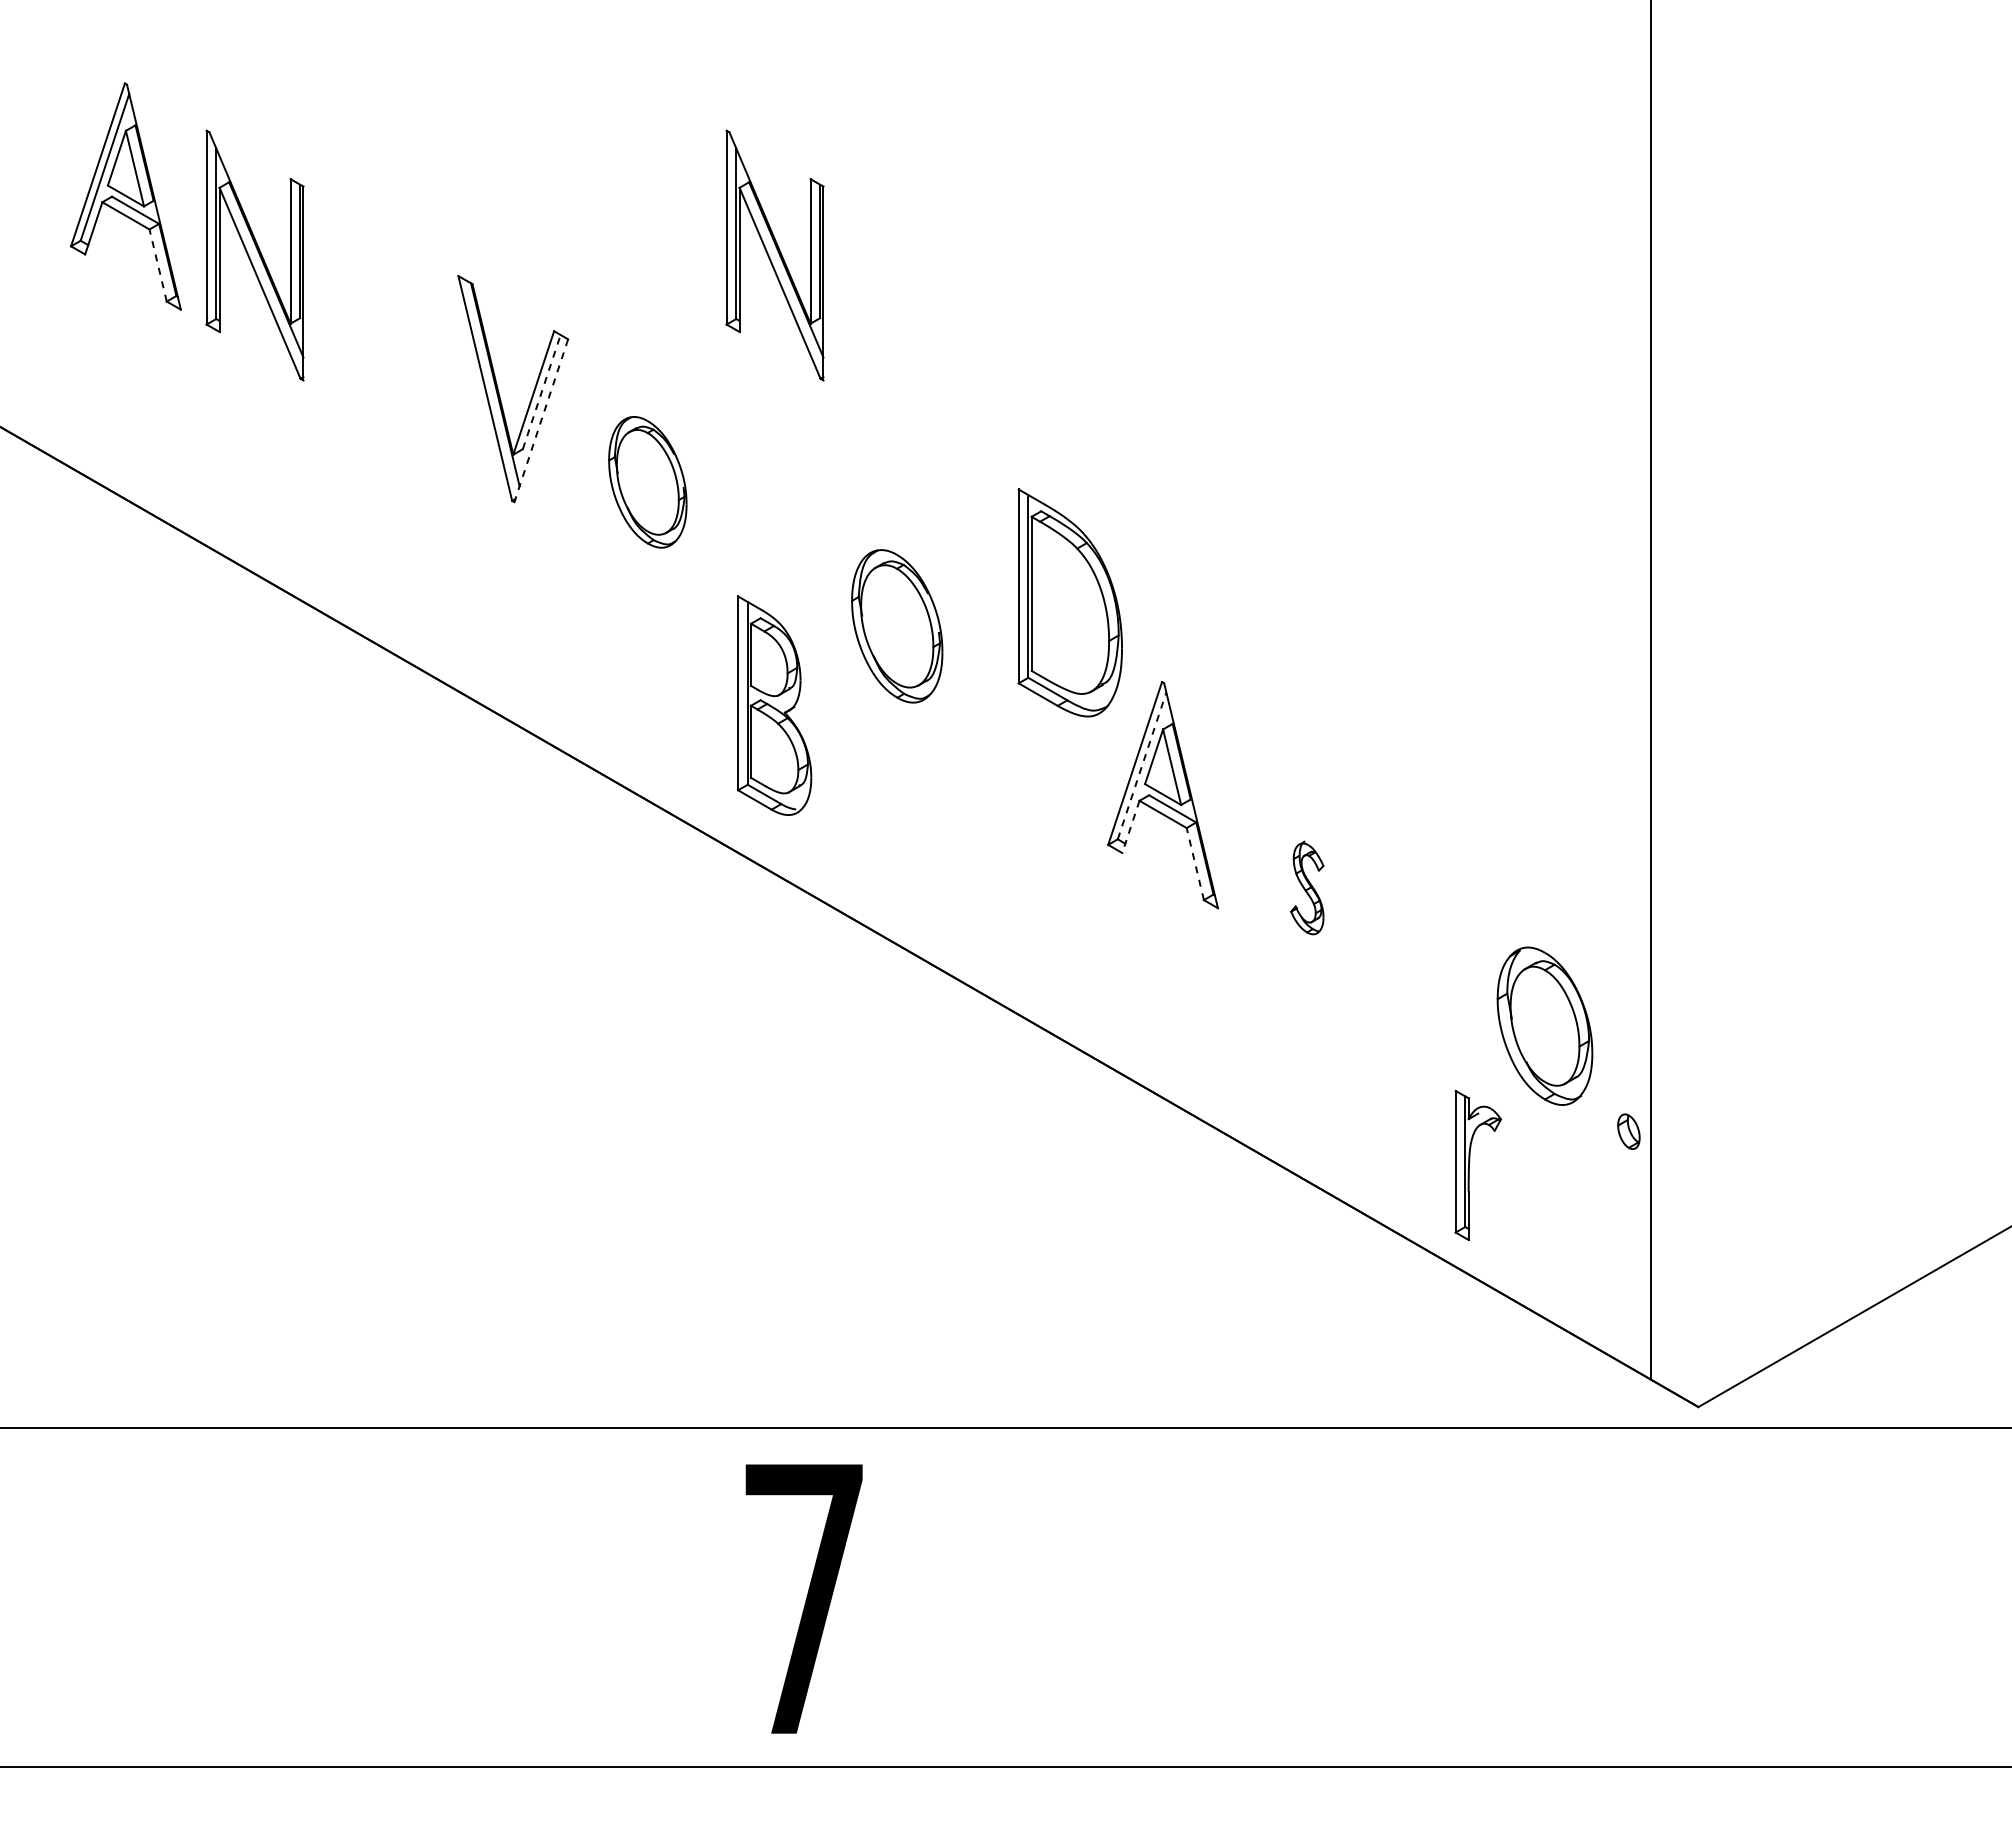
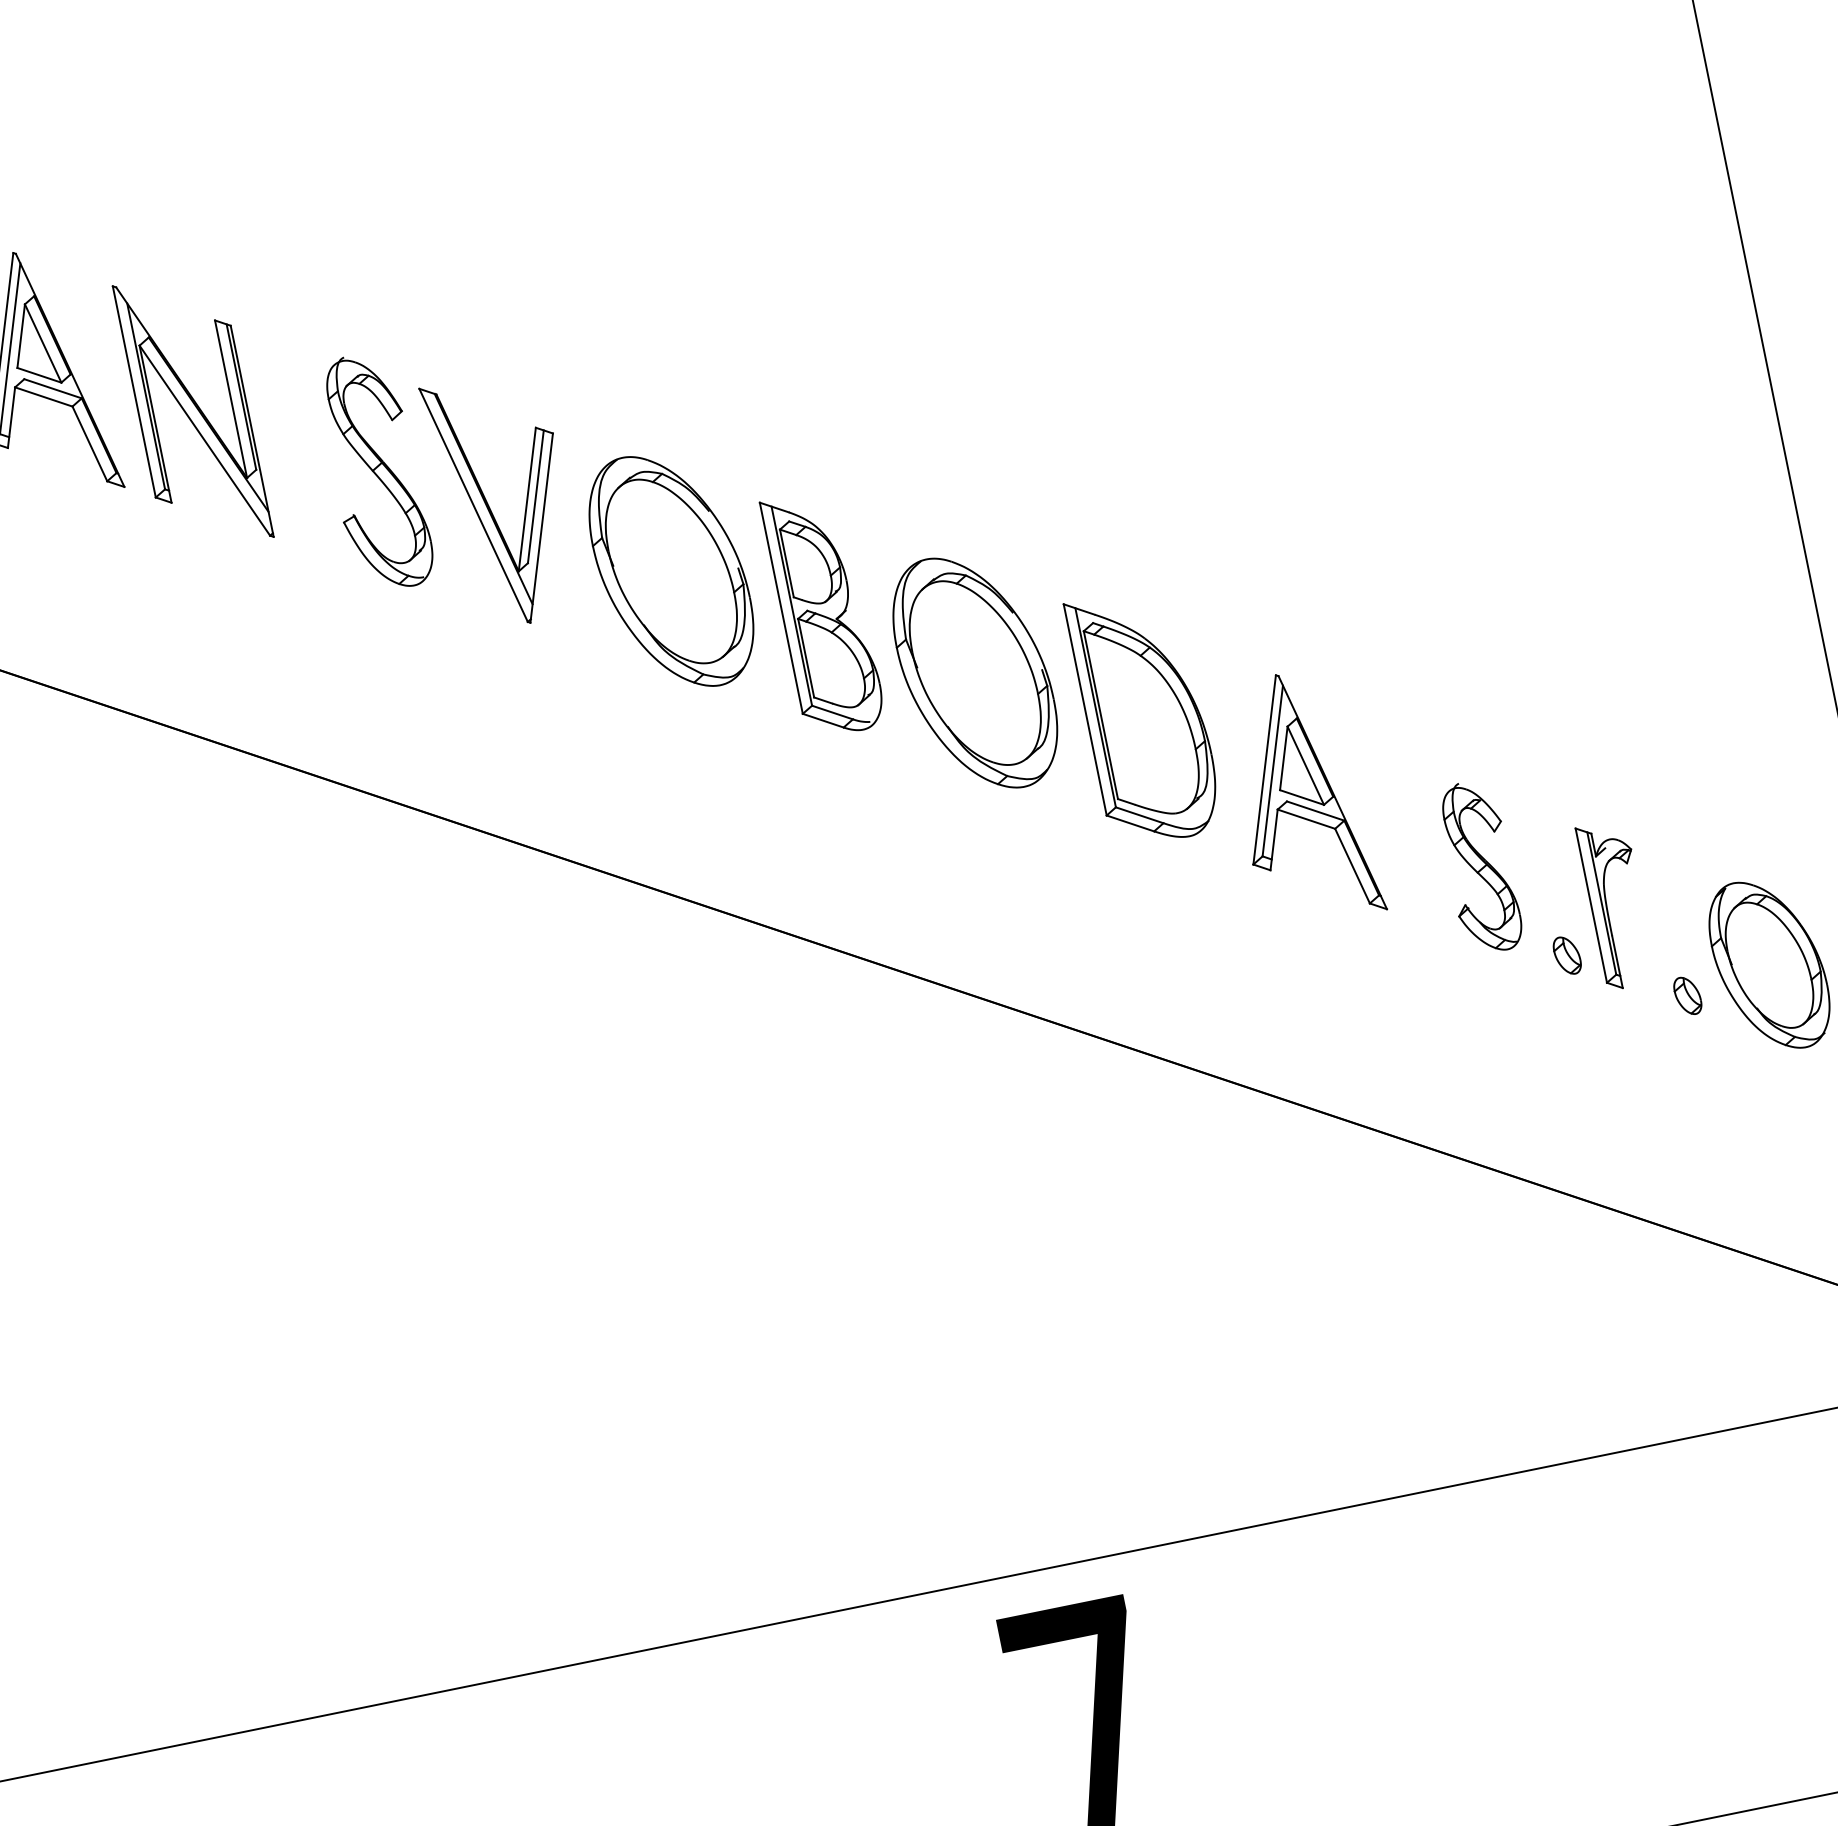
part: (774, 255) -> (759, 296), removed
line: (158, 265) -> (90, 443), dashed -> solid
part: (404, 341) -> (375, 472), added
line: (541, 391) -> (535, 496), dashed -> solid
line: (541, 420) -> (541, 527), dashed -> solid
part: (647, 482) -> (671, 571), size x1.67
part: (1069, 602) -> (1144, 716), moved
part: (896, 626) -> (974, 673), size x1.43
part: (774, 705) -> (823, 613), moved
line: (1142, 765) -> (1273, 770), dashed -> solid
line: (1130, 827) -> (1273, 840), dashed -> solid
line: (1195, 863) -> (1352, 865), dashed -> solid
part: (1307, 887) -> (1479, 866), size x1.67
part: (1368, 981) -> (1567, 955), added
part: (1467, 1038) -> (1687, 995), added
part: (1470, 1161) -> (1607, 902), moved

